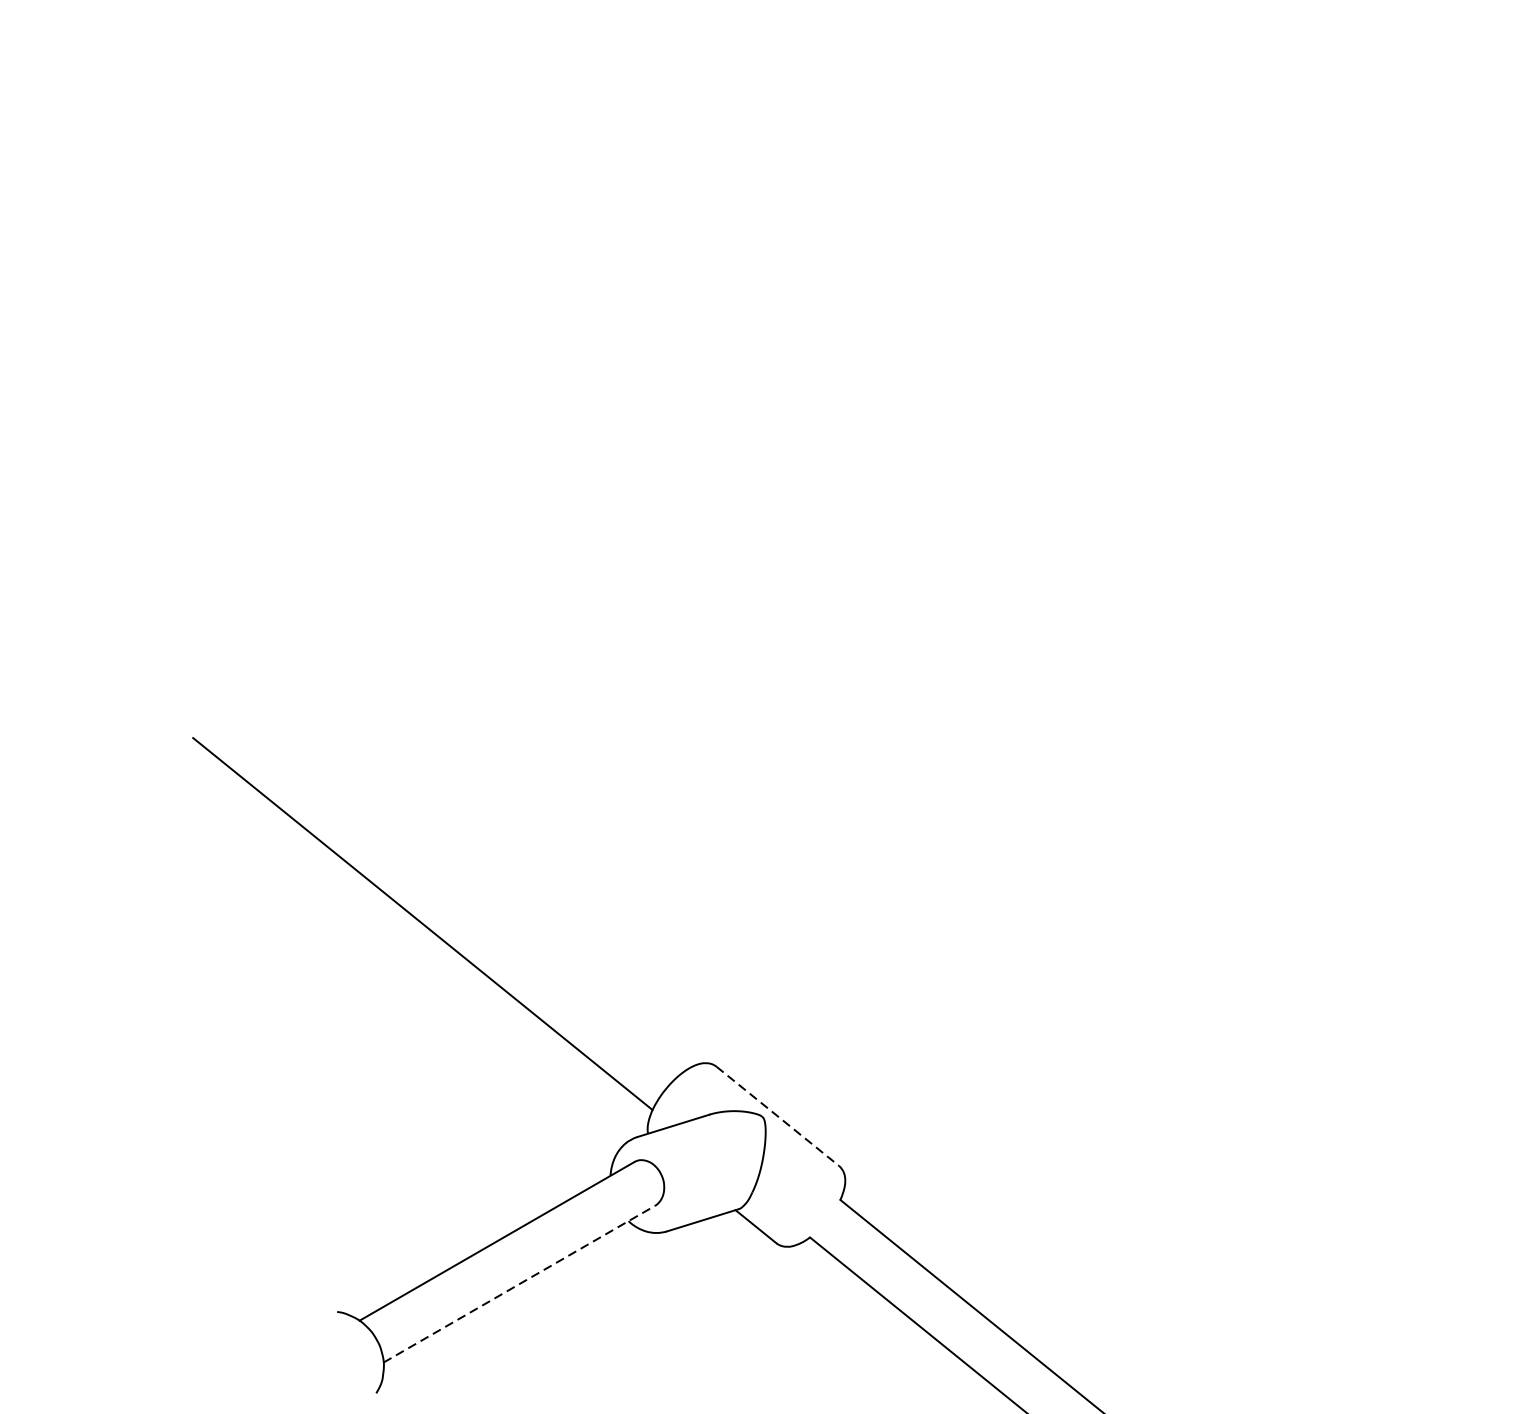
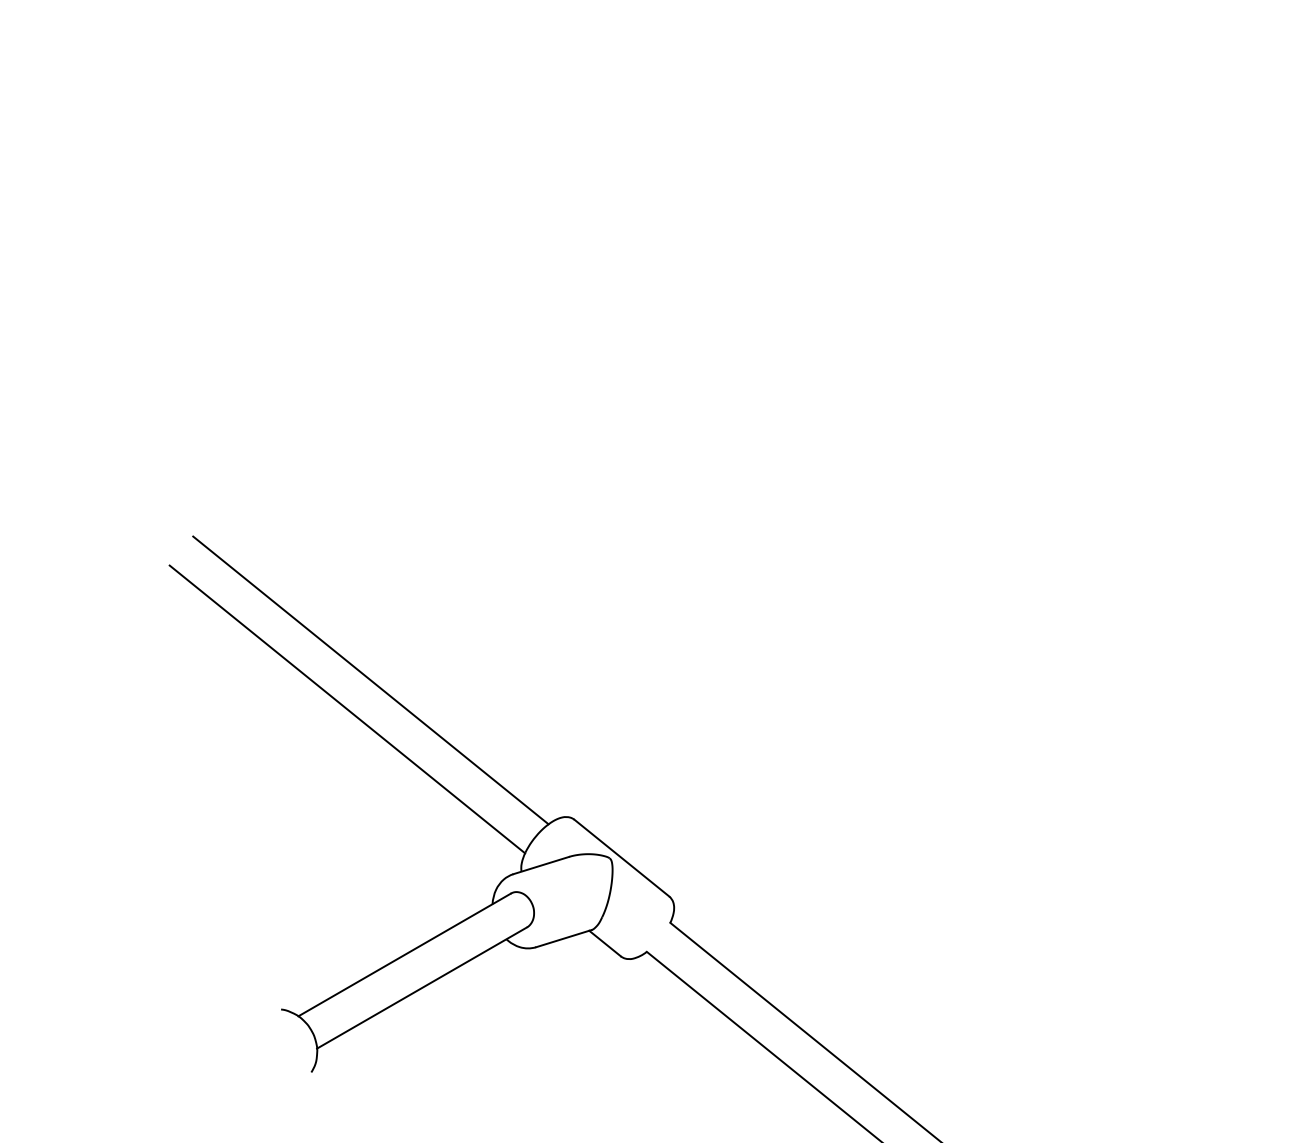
line: (452, 886) -> (370, 680), added
line: (777, 1116) -> (621, 858), dashed -> solid
line: (519, 1283) -> (422, 987), dashed -> solid

